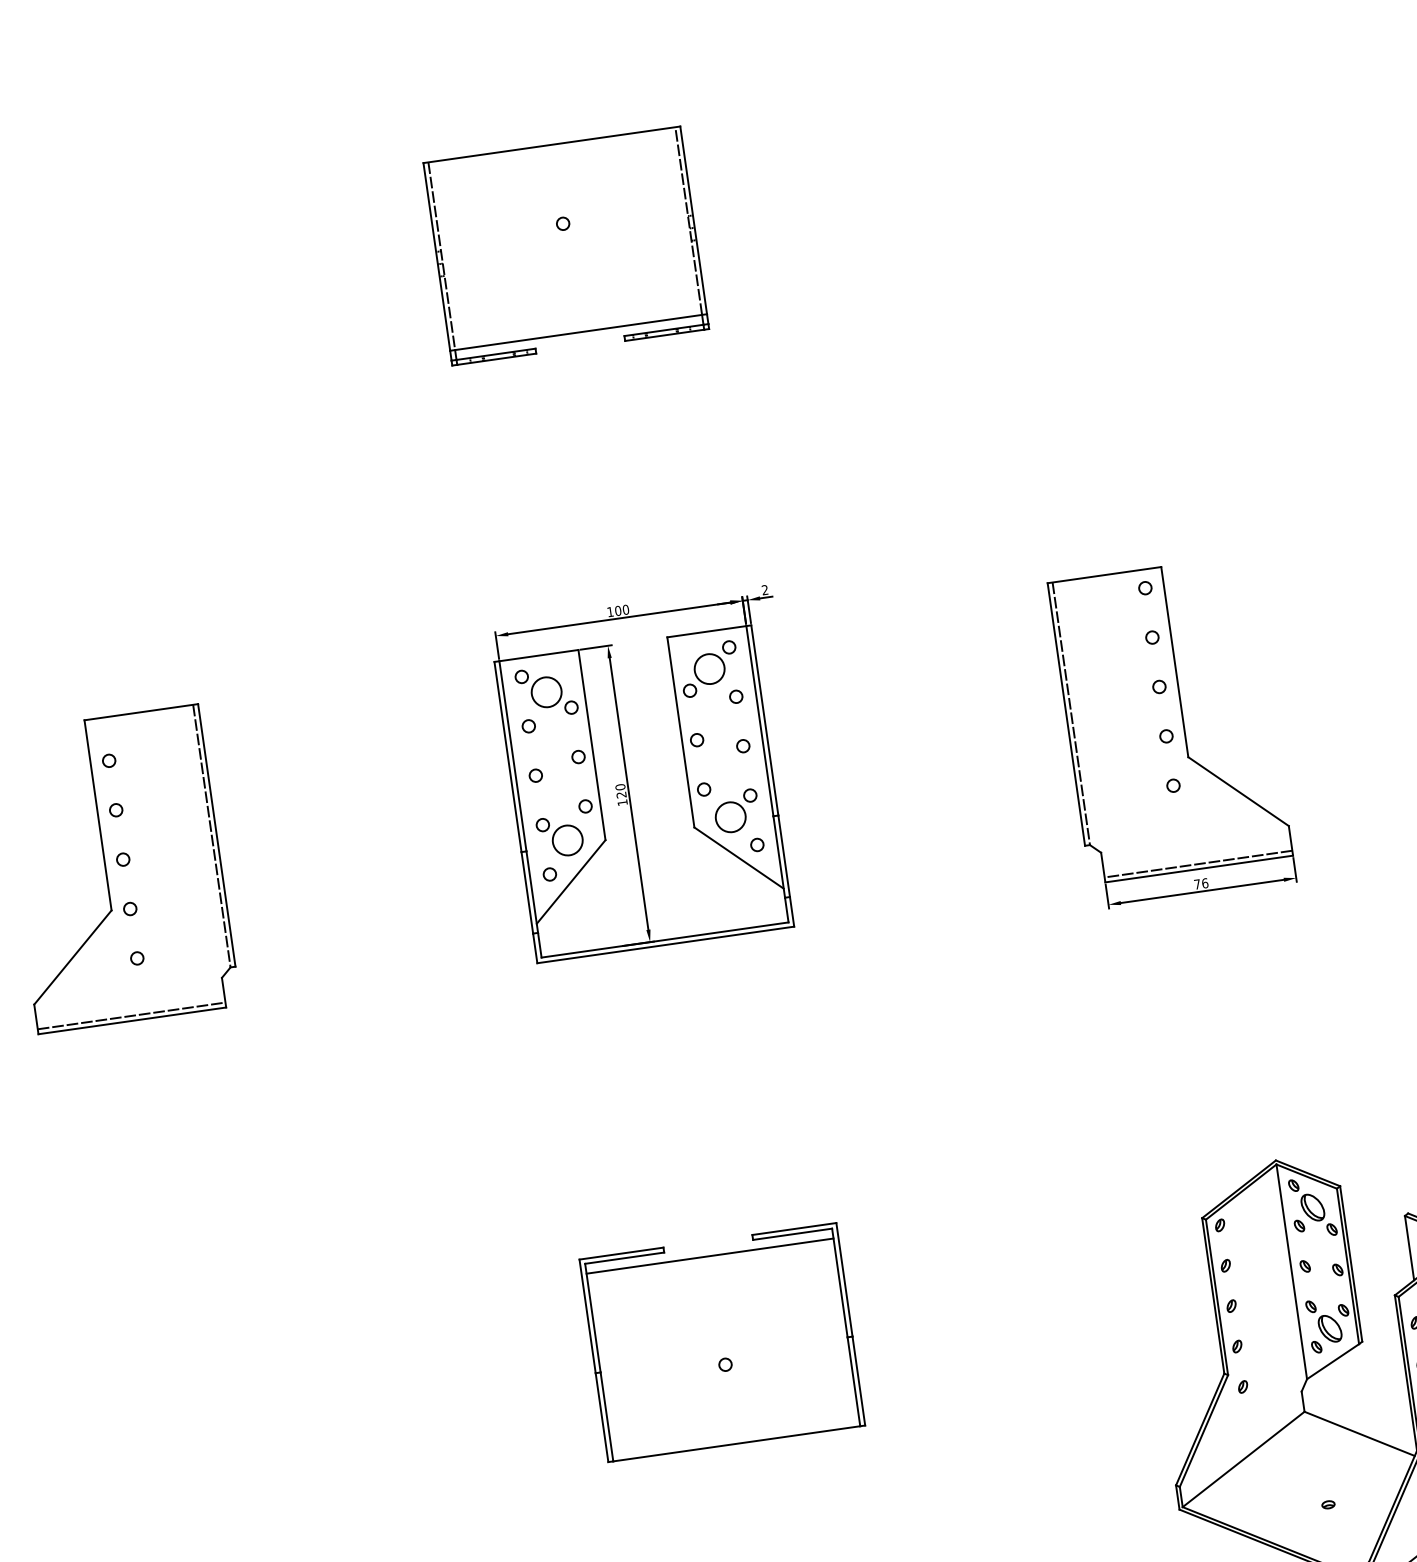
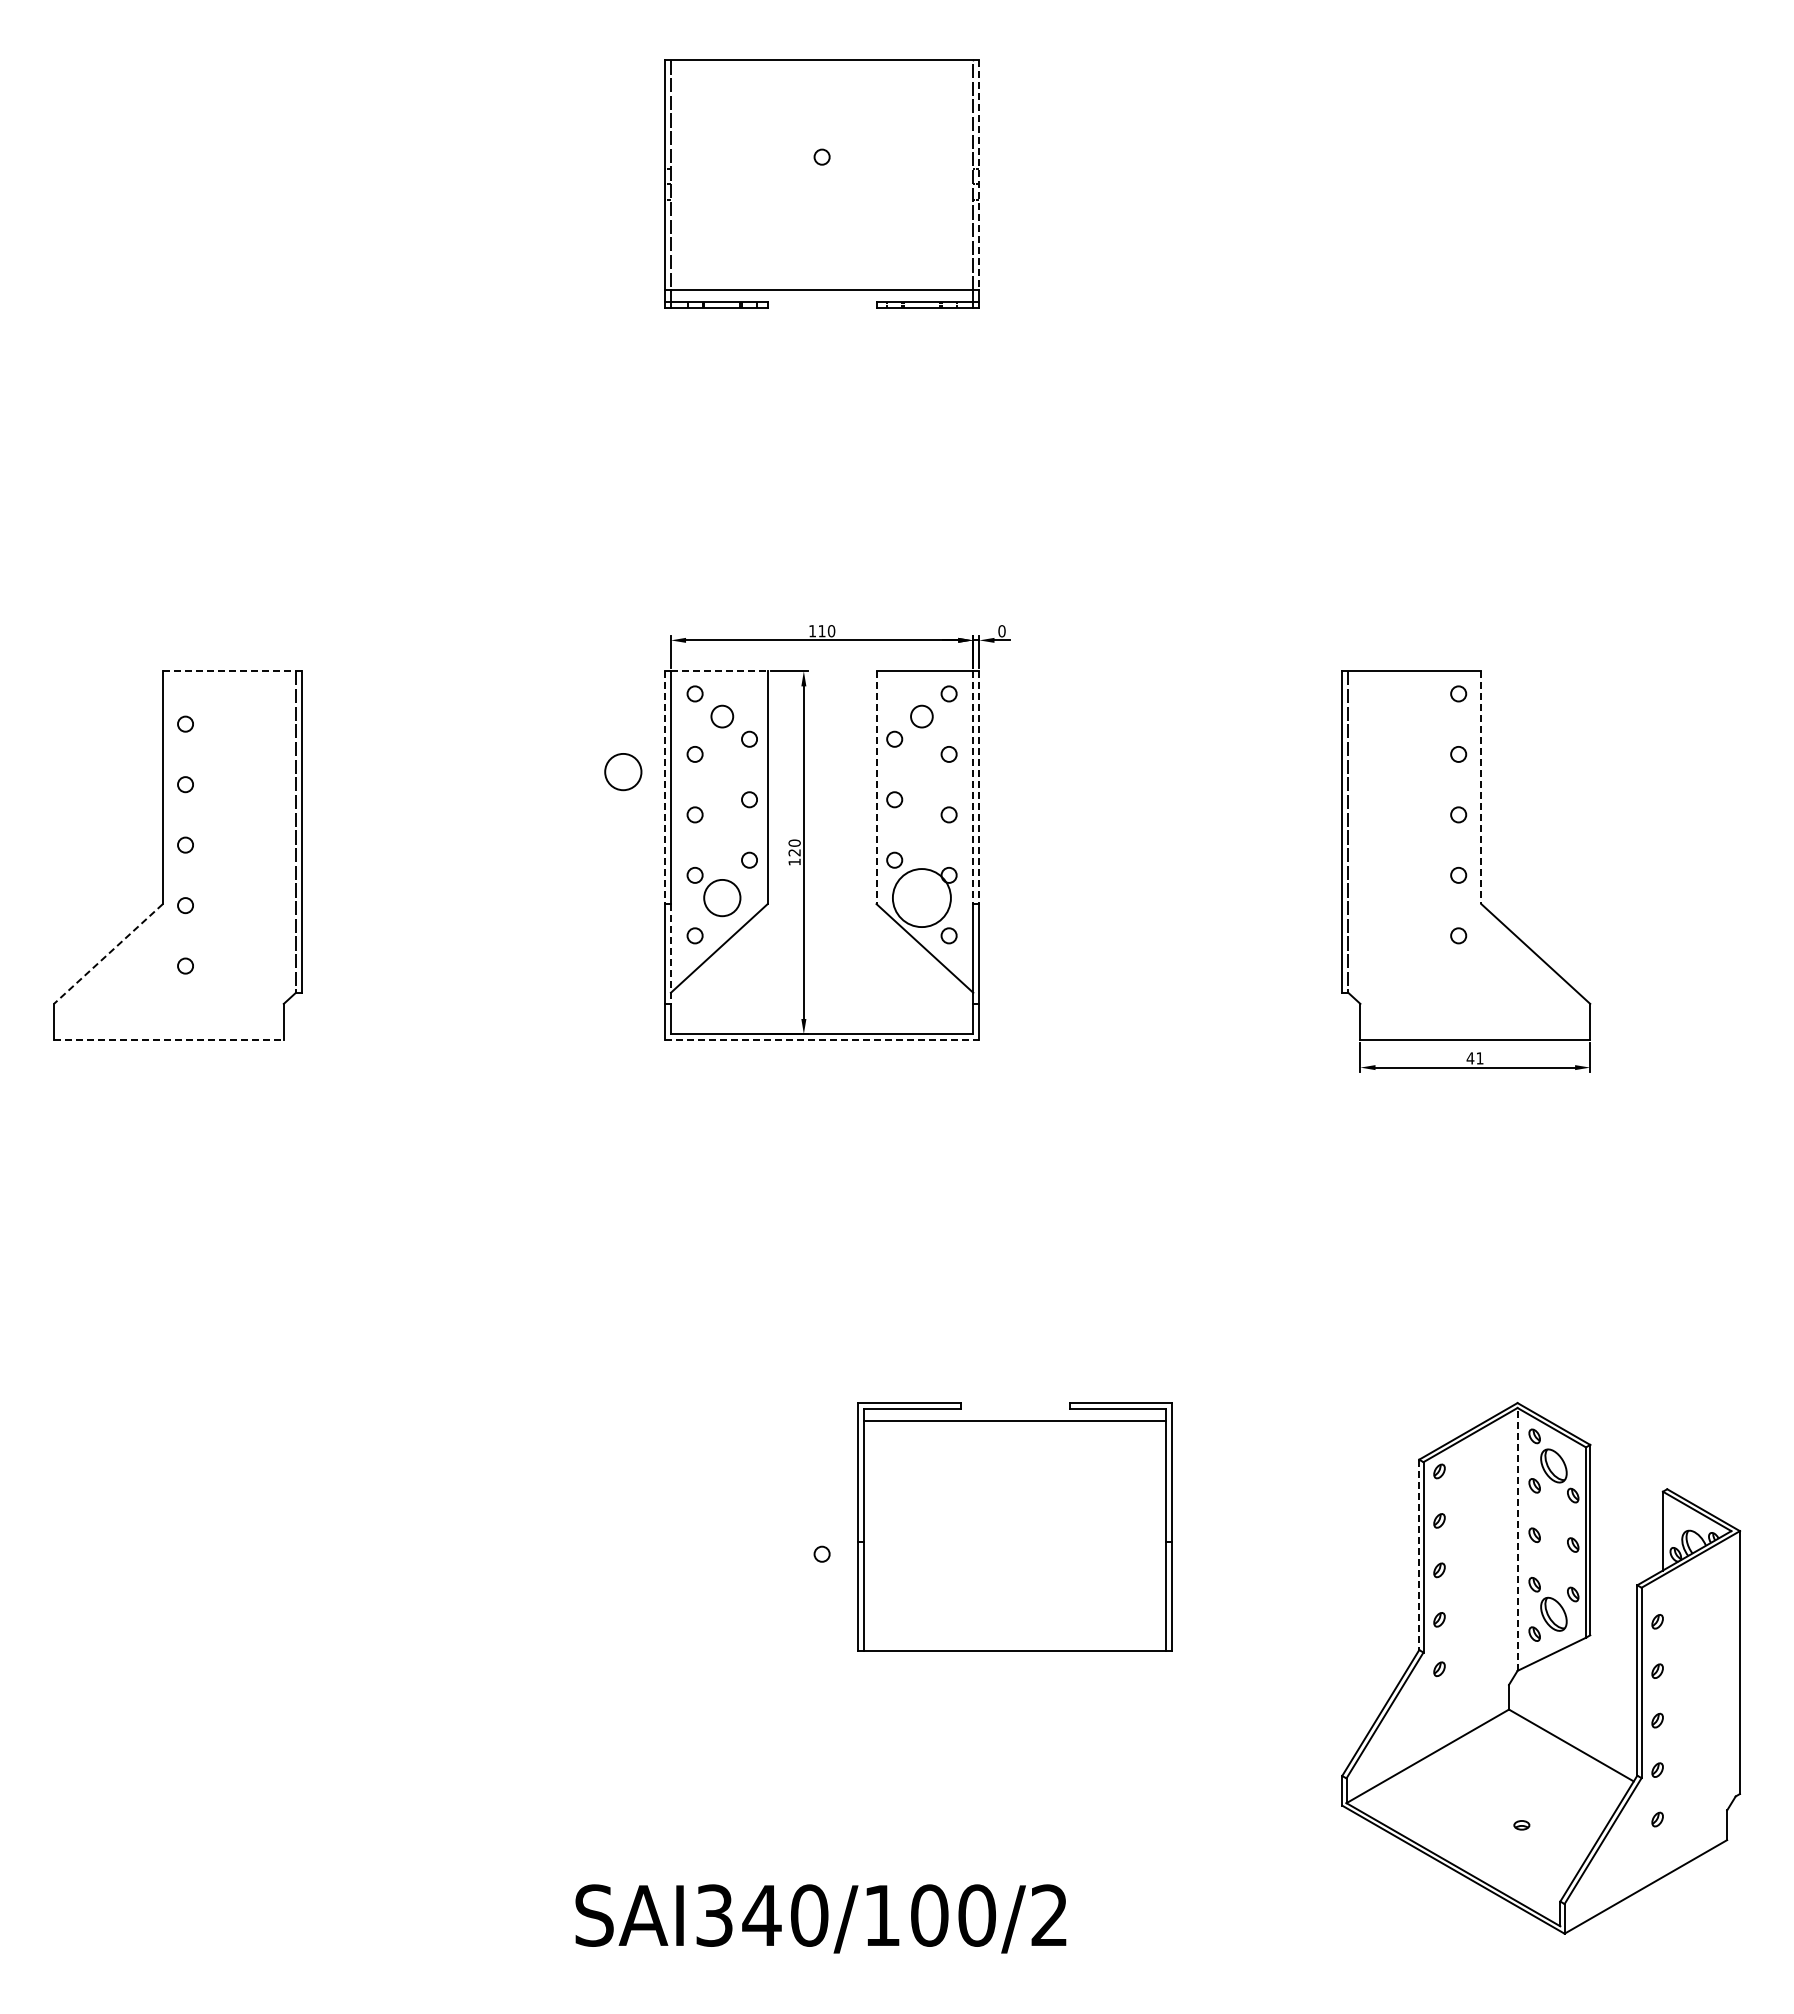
line: (693, 220) -> (979, 175), solid -> dashed
text: (764, 590) -> (1001, 631), 2 -> 0
text: (617, 611) -> (821, 631), 100 -> 110
line: (539, 655) -> (719, 671), solid -> dashed
line: (1175, 662) -> (1481, 788), solid -> dashed
circle: (709, 669) -> (921, 716), size x0.6
circle: (546, 692) -> (722, 716), size x0.6
line: (141, 712) -> (232, 671), solid -> dashed
line: (760, 721) -> (973, 788), solid -> dashed
line: (765, 721) -> (979, 788), solid -> dashed
line: (680, 733) -> (876, 788), solid -> dashed
circle: (472, 749) -> (623, 772), added
line: (507, 757) -> (664, 788), solid -> dashed
circle: (730, 816) -> (921, 897), size x1.6
line: (1198, 864) -> (1475, 1034), removed
text: (1200, 884) -> (1474, 1058), 76 -> 41
line: (531, 892) -> (670, 954), solid -> dashed
line: (666, 945) -> (822, 1040), solid -> dashed
line: (73, 957) -> (108, 954), solid -> dashed
line: (131, 1016) -> (168, 1034), removed
line: (132, 1021) -> (168, 1040), solid -> dashed
line: (1291, 1271) -> (1517, 1538), solid -> dashed
line: (1213, 1296) -> (1419, 1555), solid -> dashed
part: (721, 1342) -> (1014, 1526), moved

